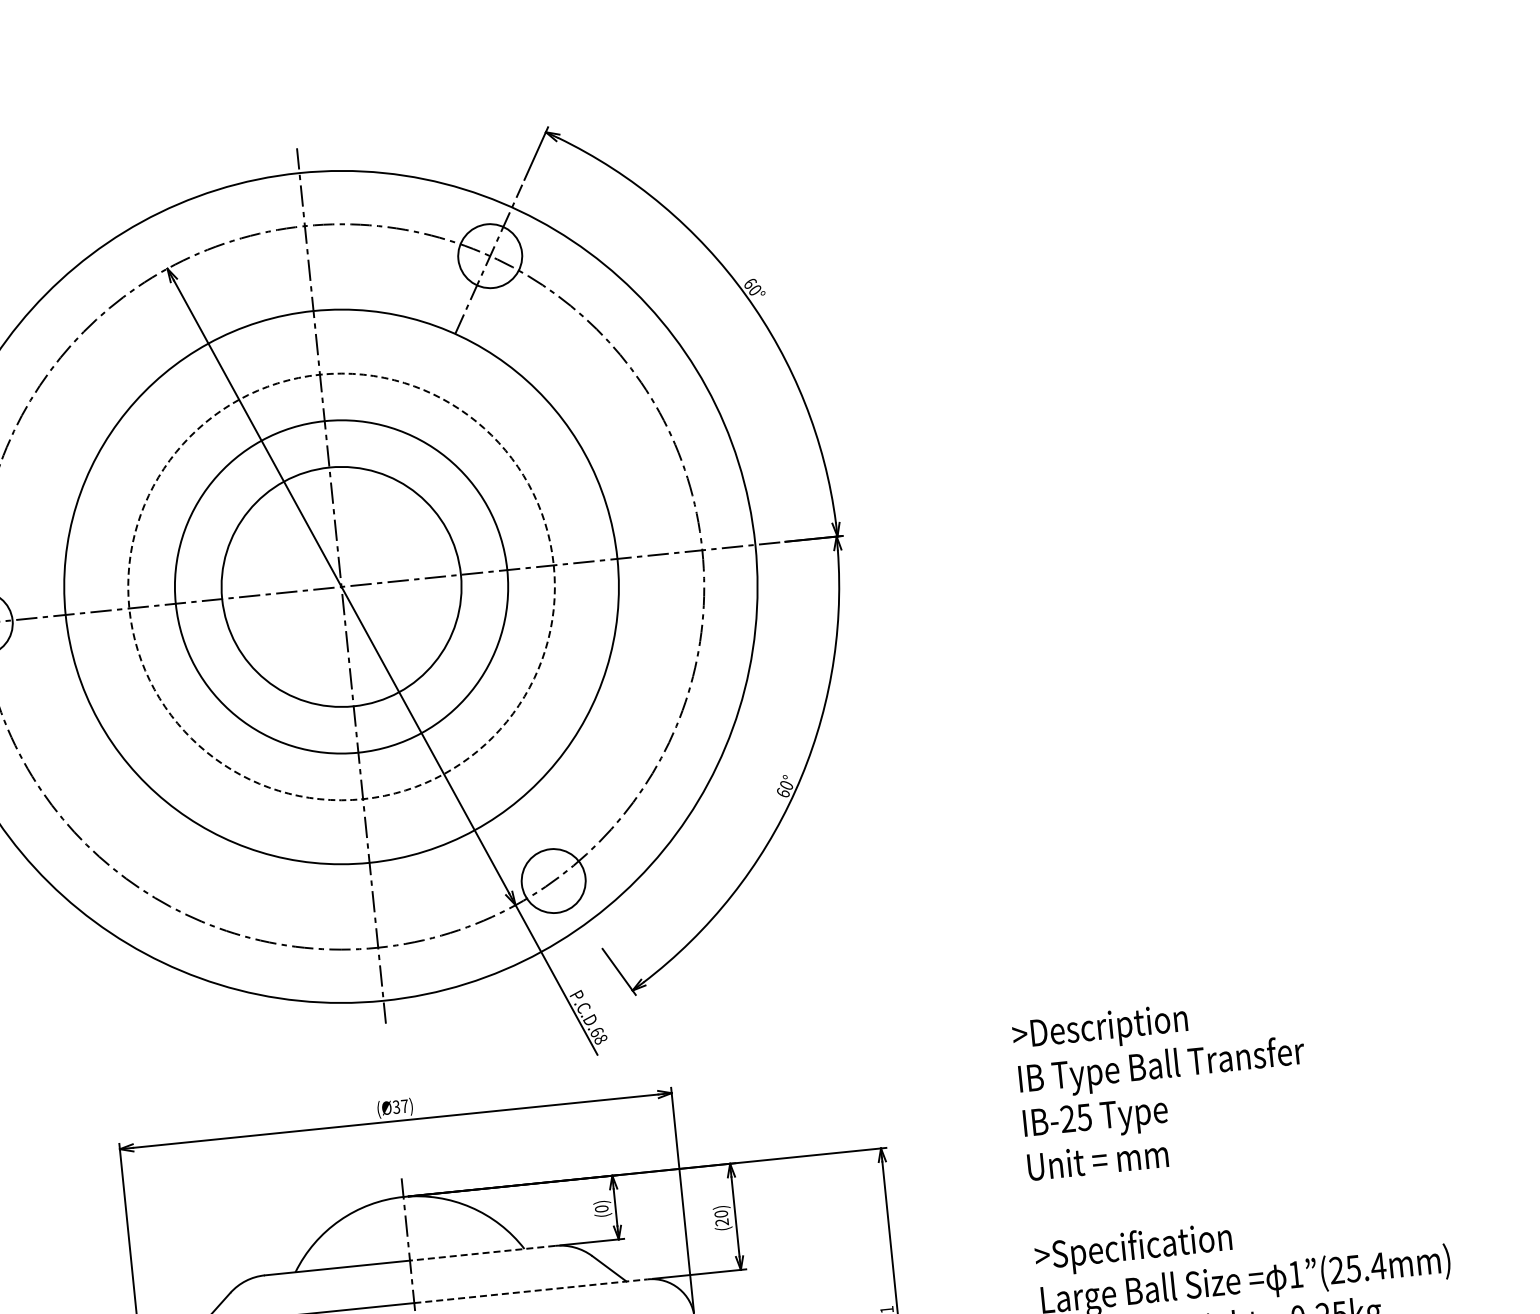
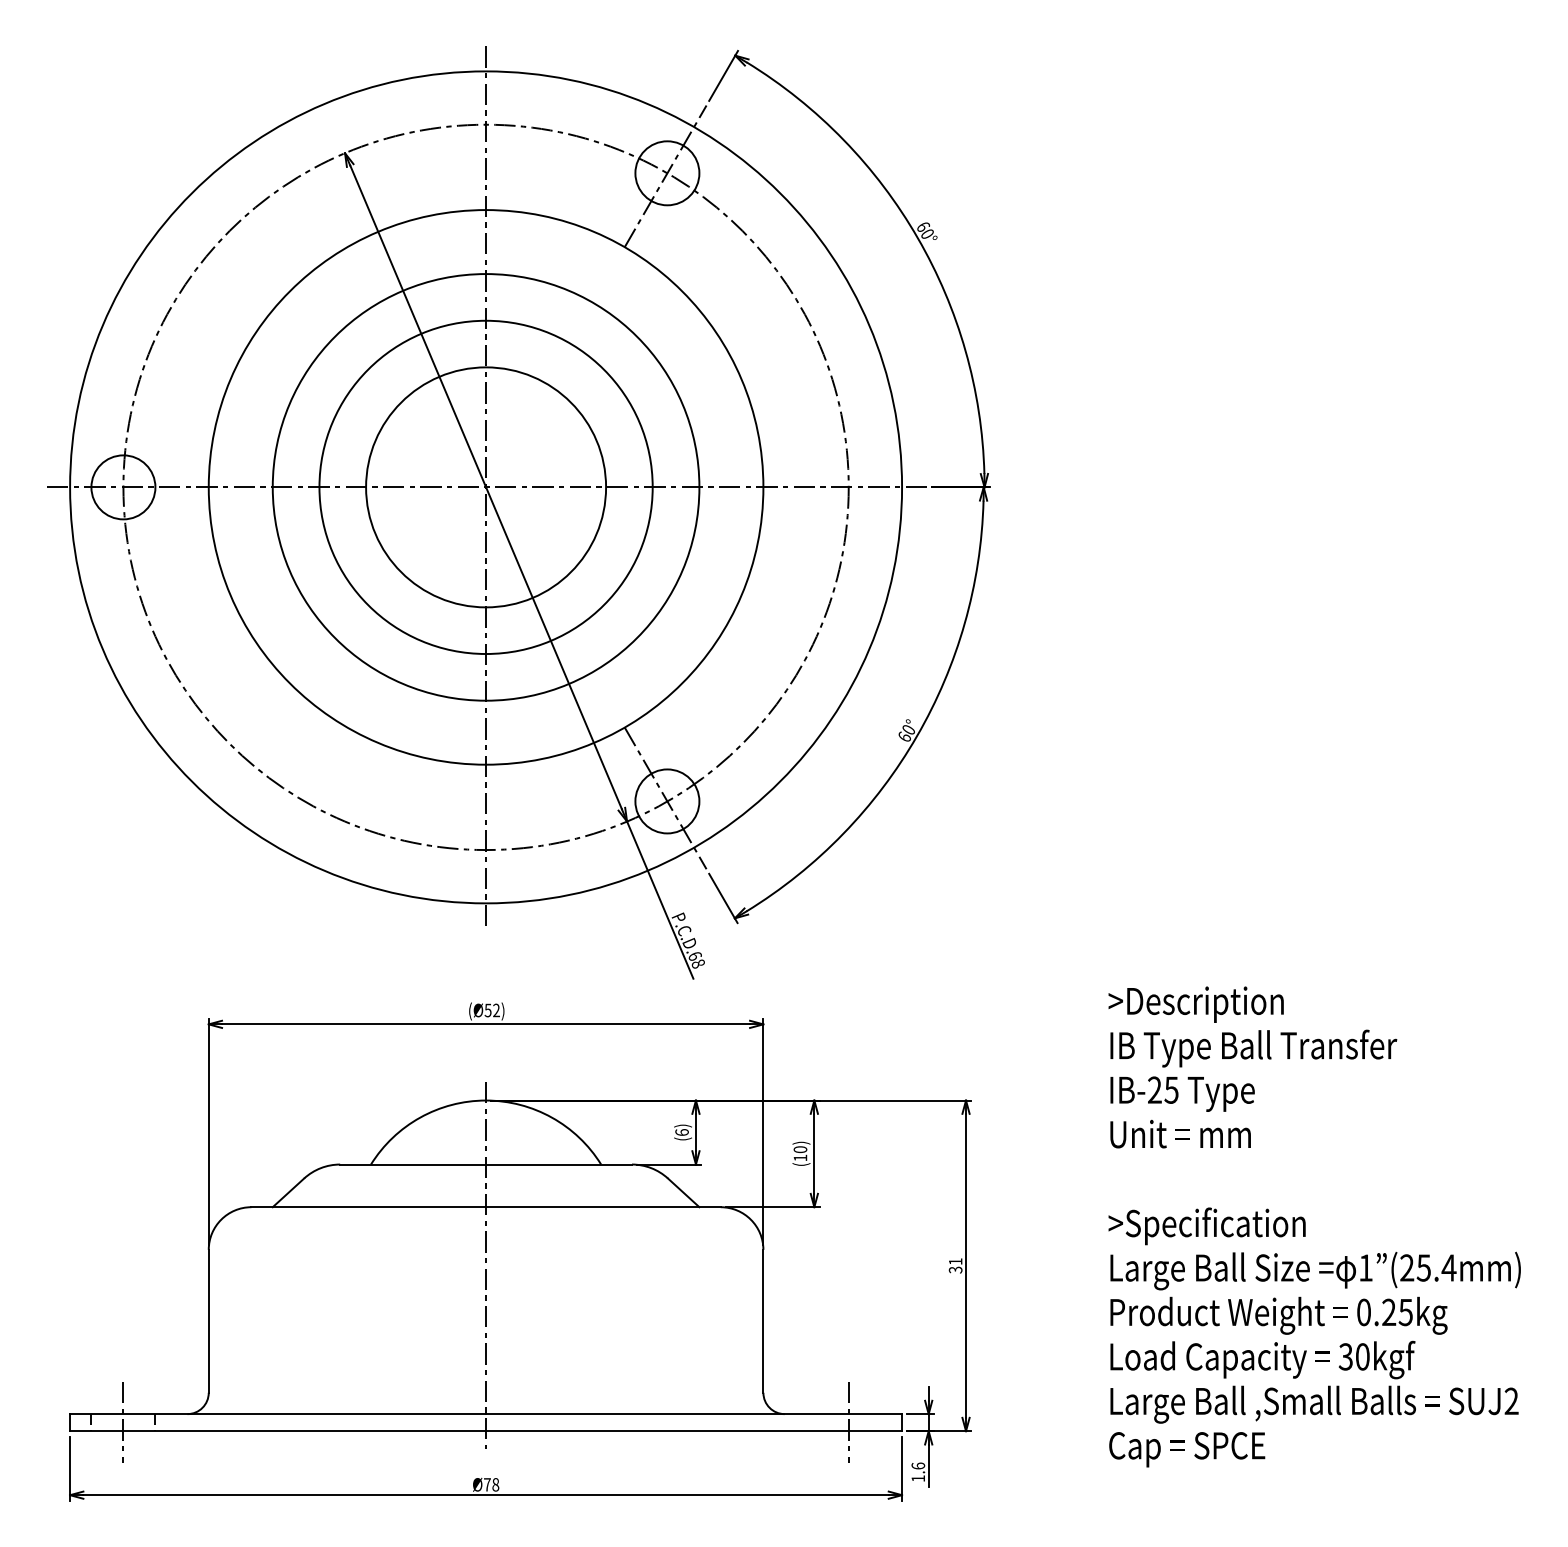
circle: (341, 587) -> (485, 487), dashed -> solid
line: (551, 878) -> (665, 798), added
text: (400, 1106) -> (492, 1010), (Ø37) -> (Ø52)
text: (601, 1209) -> (681, 1132), (0) -> (6)
text: (722, 1221) -> (800, 1157), (20) -> (10)
line: (483, 1253) -> (559, 1164), dashed -> solid
line: (531, 1291) -> (603, 1207), dashed -> solid

